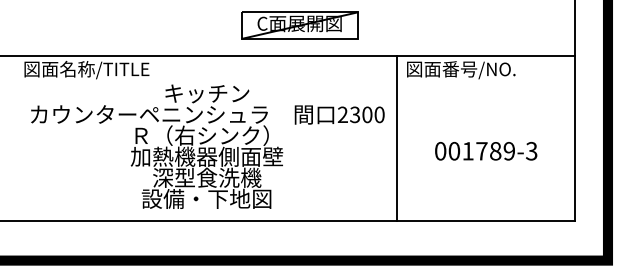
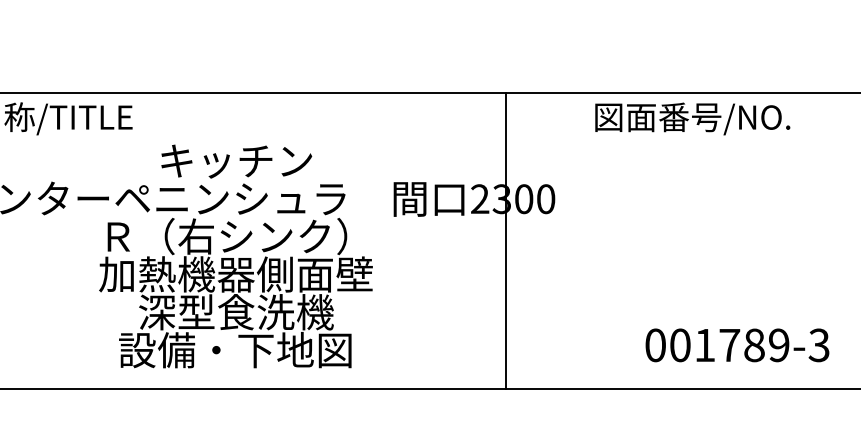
part: (299, 25) -> (402, 38), removed
line: (397, 137) -> (506, 239), moved
text: (486, 151) -> (738, 345), moved

